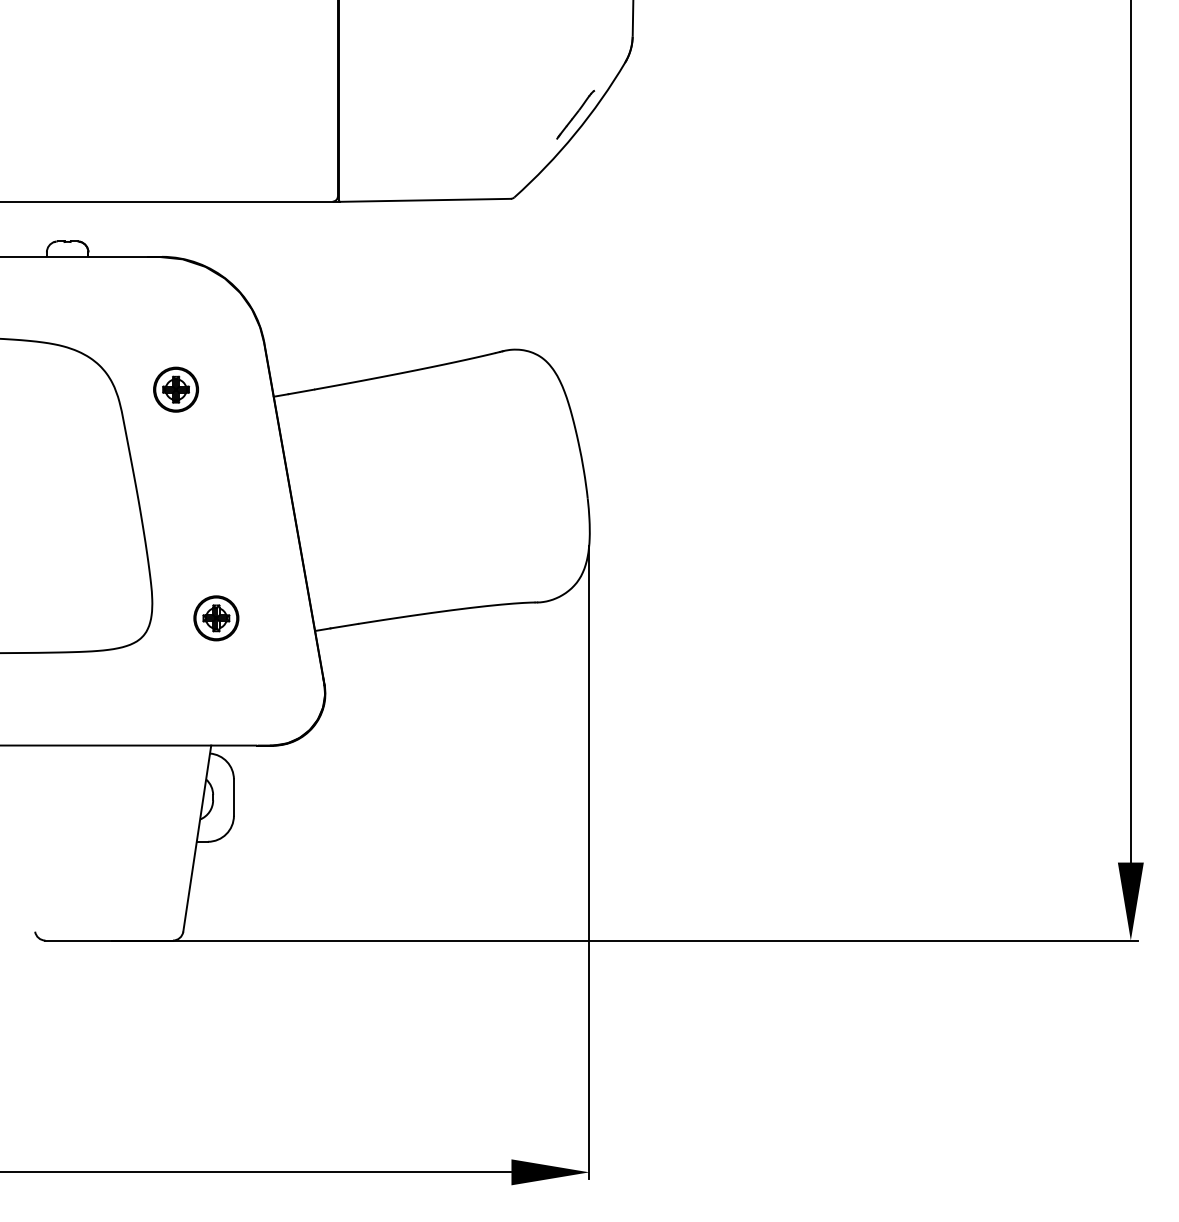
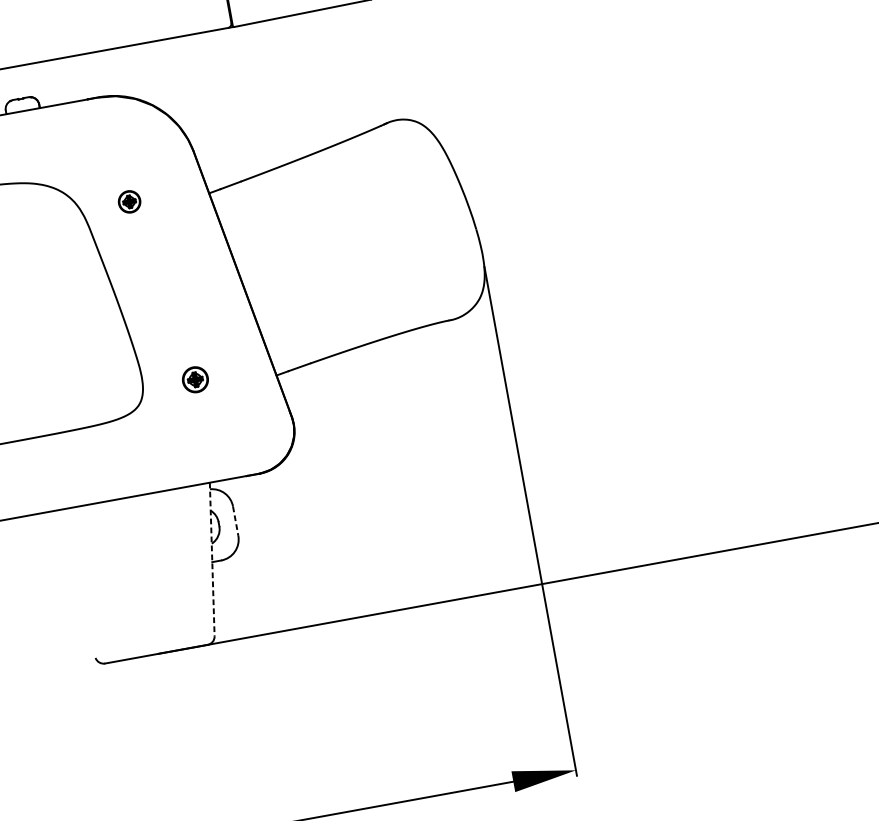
part: (175, 389) -> (129, 201), size x0.6
part: (216, 618) -> (195, 379), size x0.7
line: (233, 798) -> (235, 521), solid -> dashed
line: (197, 839) -> (212, 560), solid -> dashed

